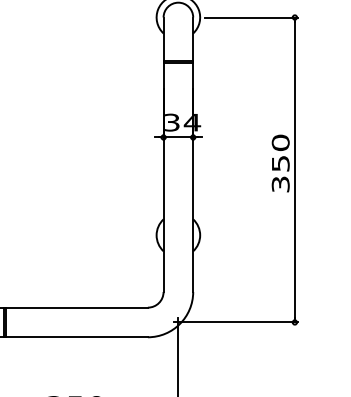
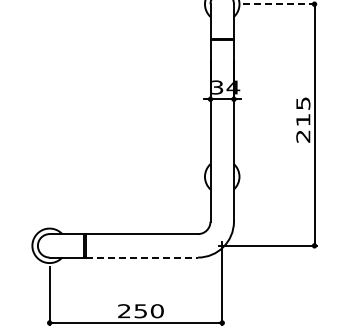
line: (250, 17) -> (279, 4), solid -> dashed
text: (280, 163) -> (303, 119), 350 -> 215
line: (77, 337) -> (142, 257), solid -> dashed

